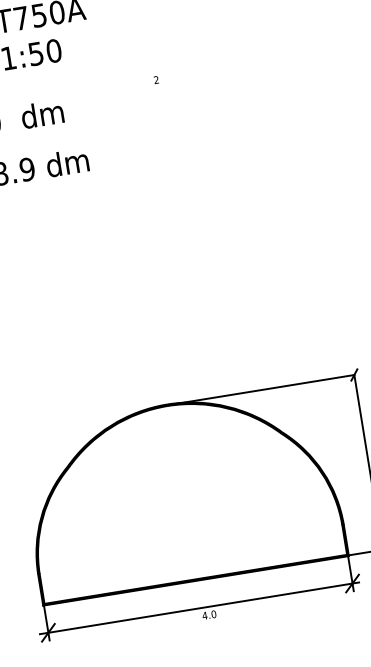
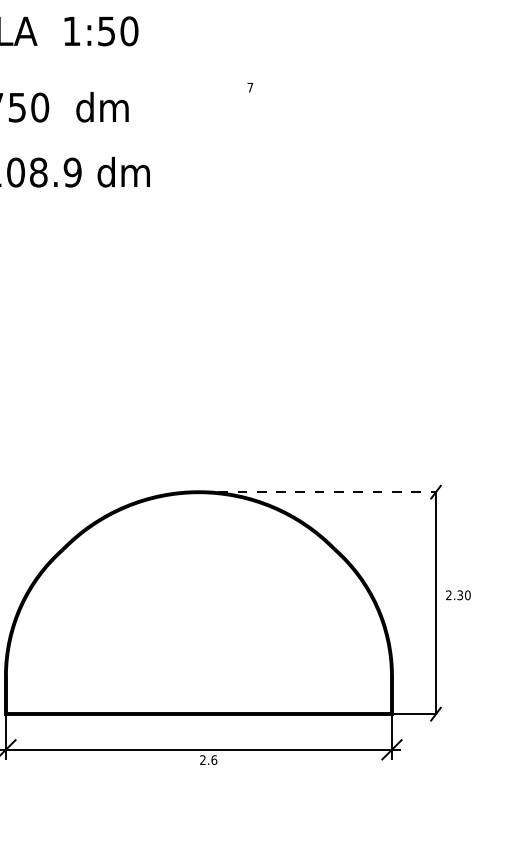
text: (156, 79) -> (250, 87), 2 -> 7
line: (261, 390) -> (317, 492), solid -> dashed
text: (209, 614) -> (208, 759), 4.0 -> 2.6

